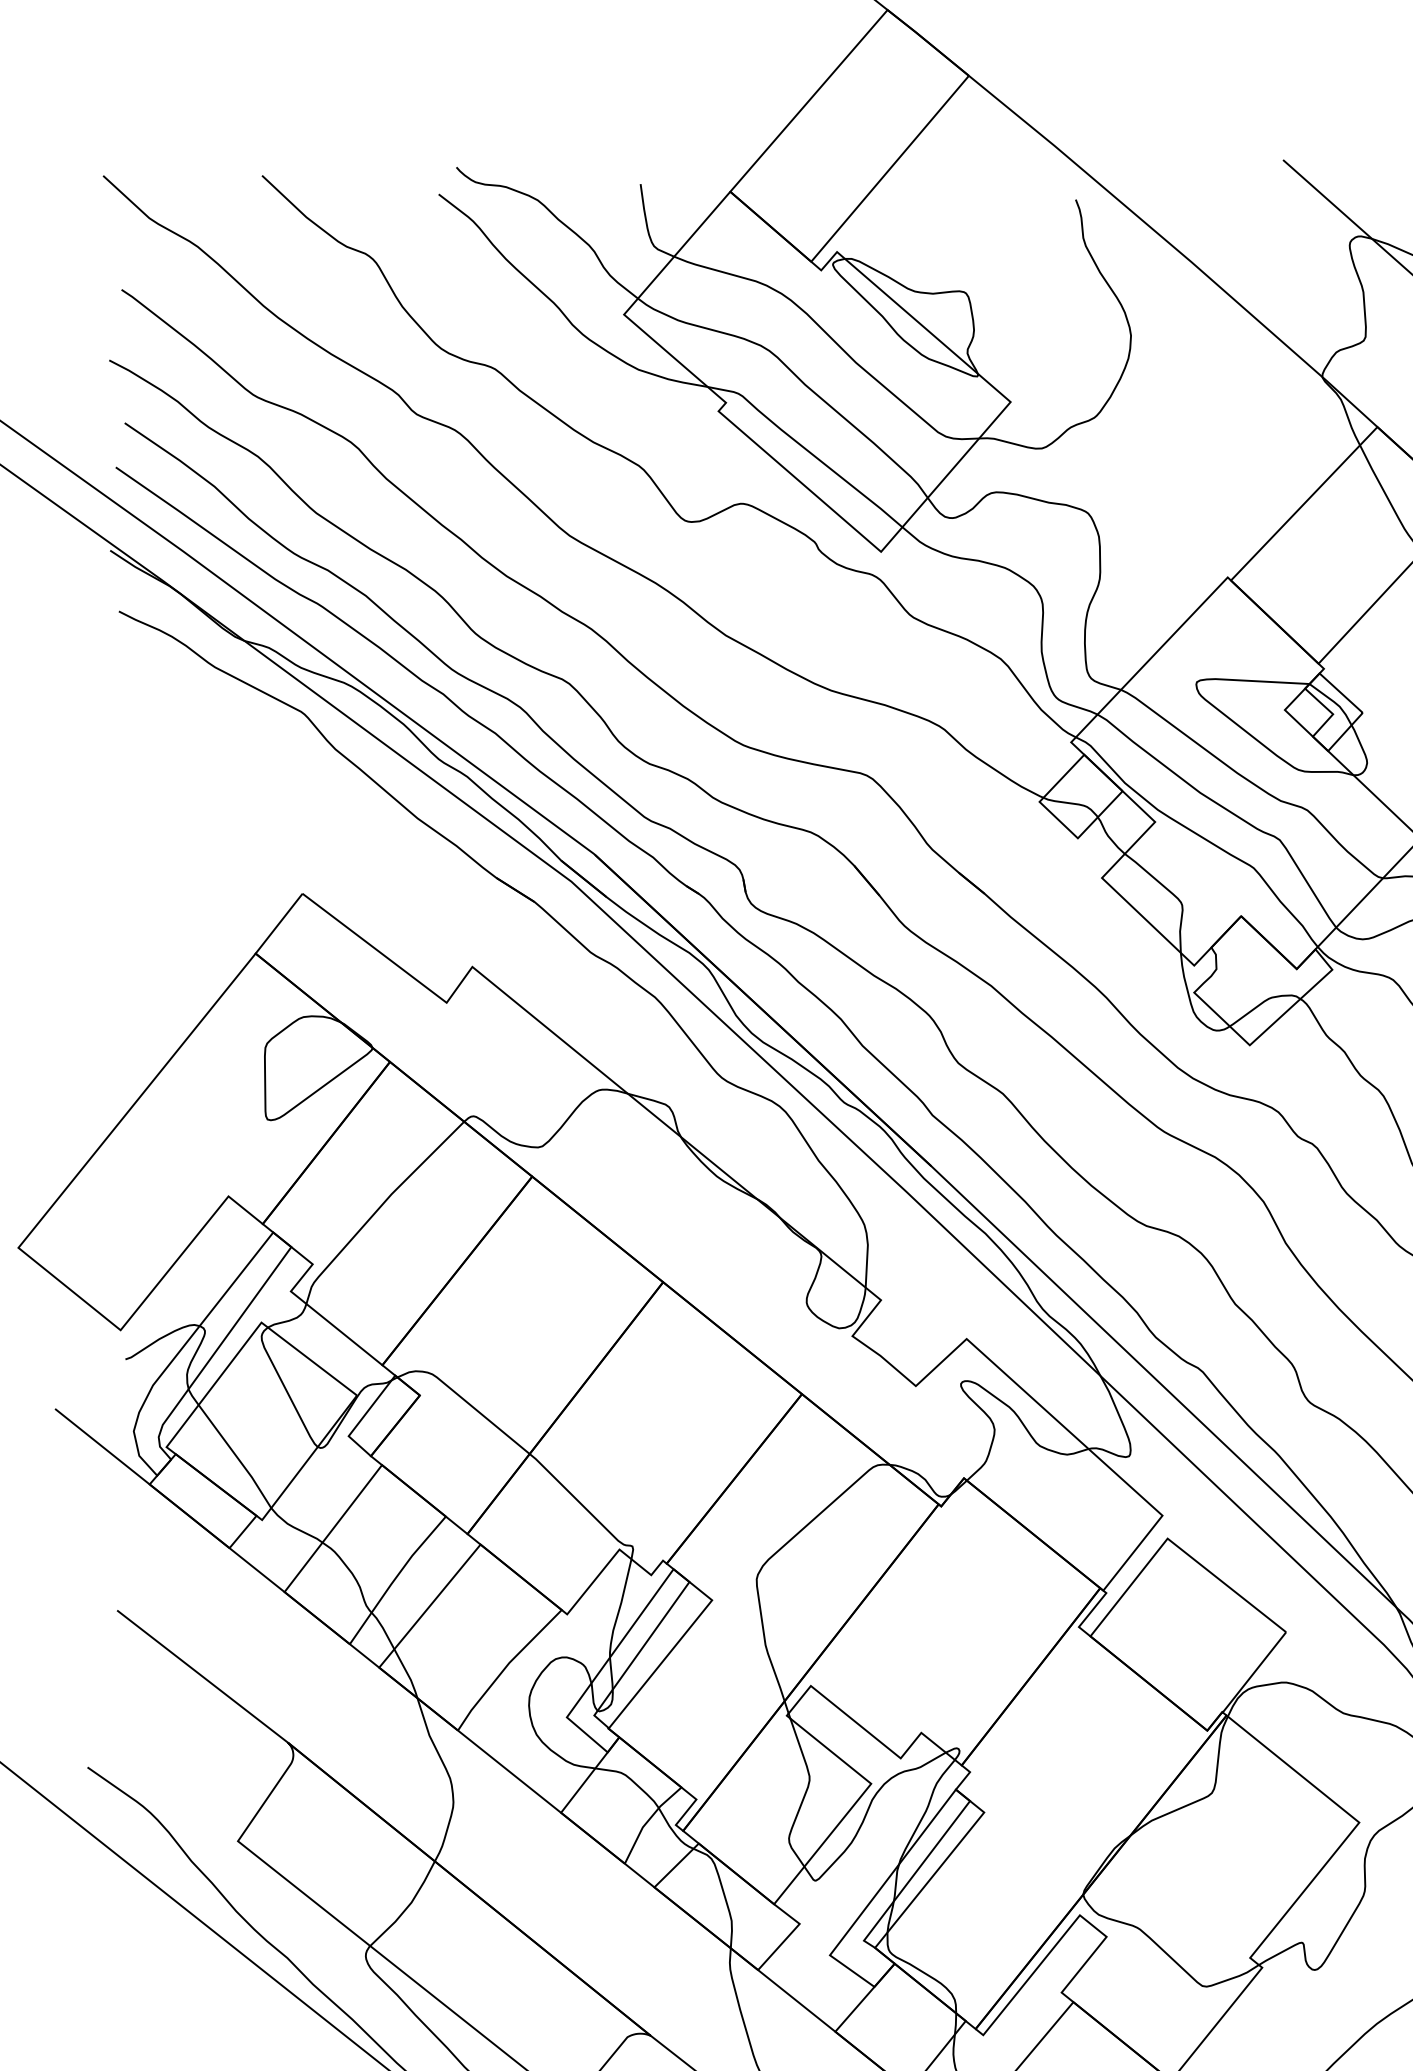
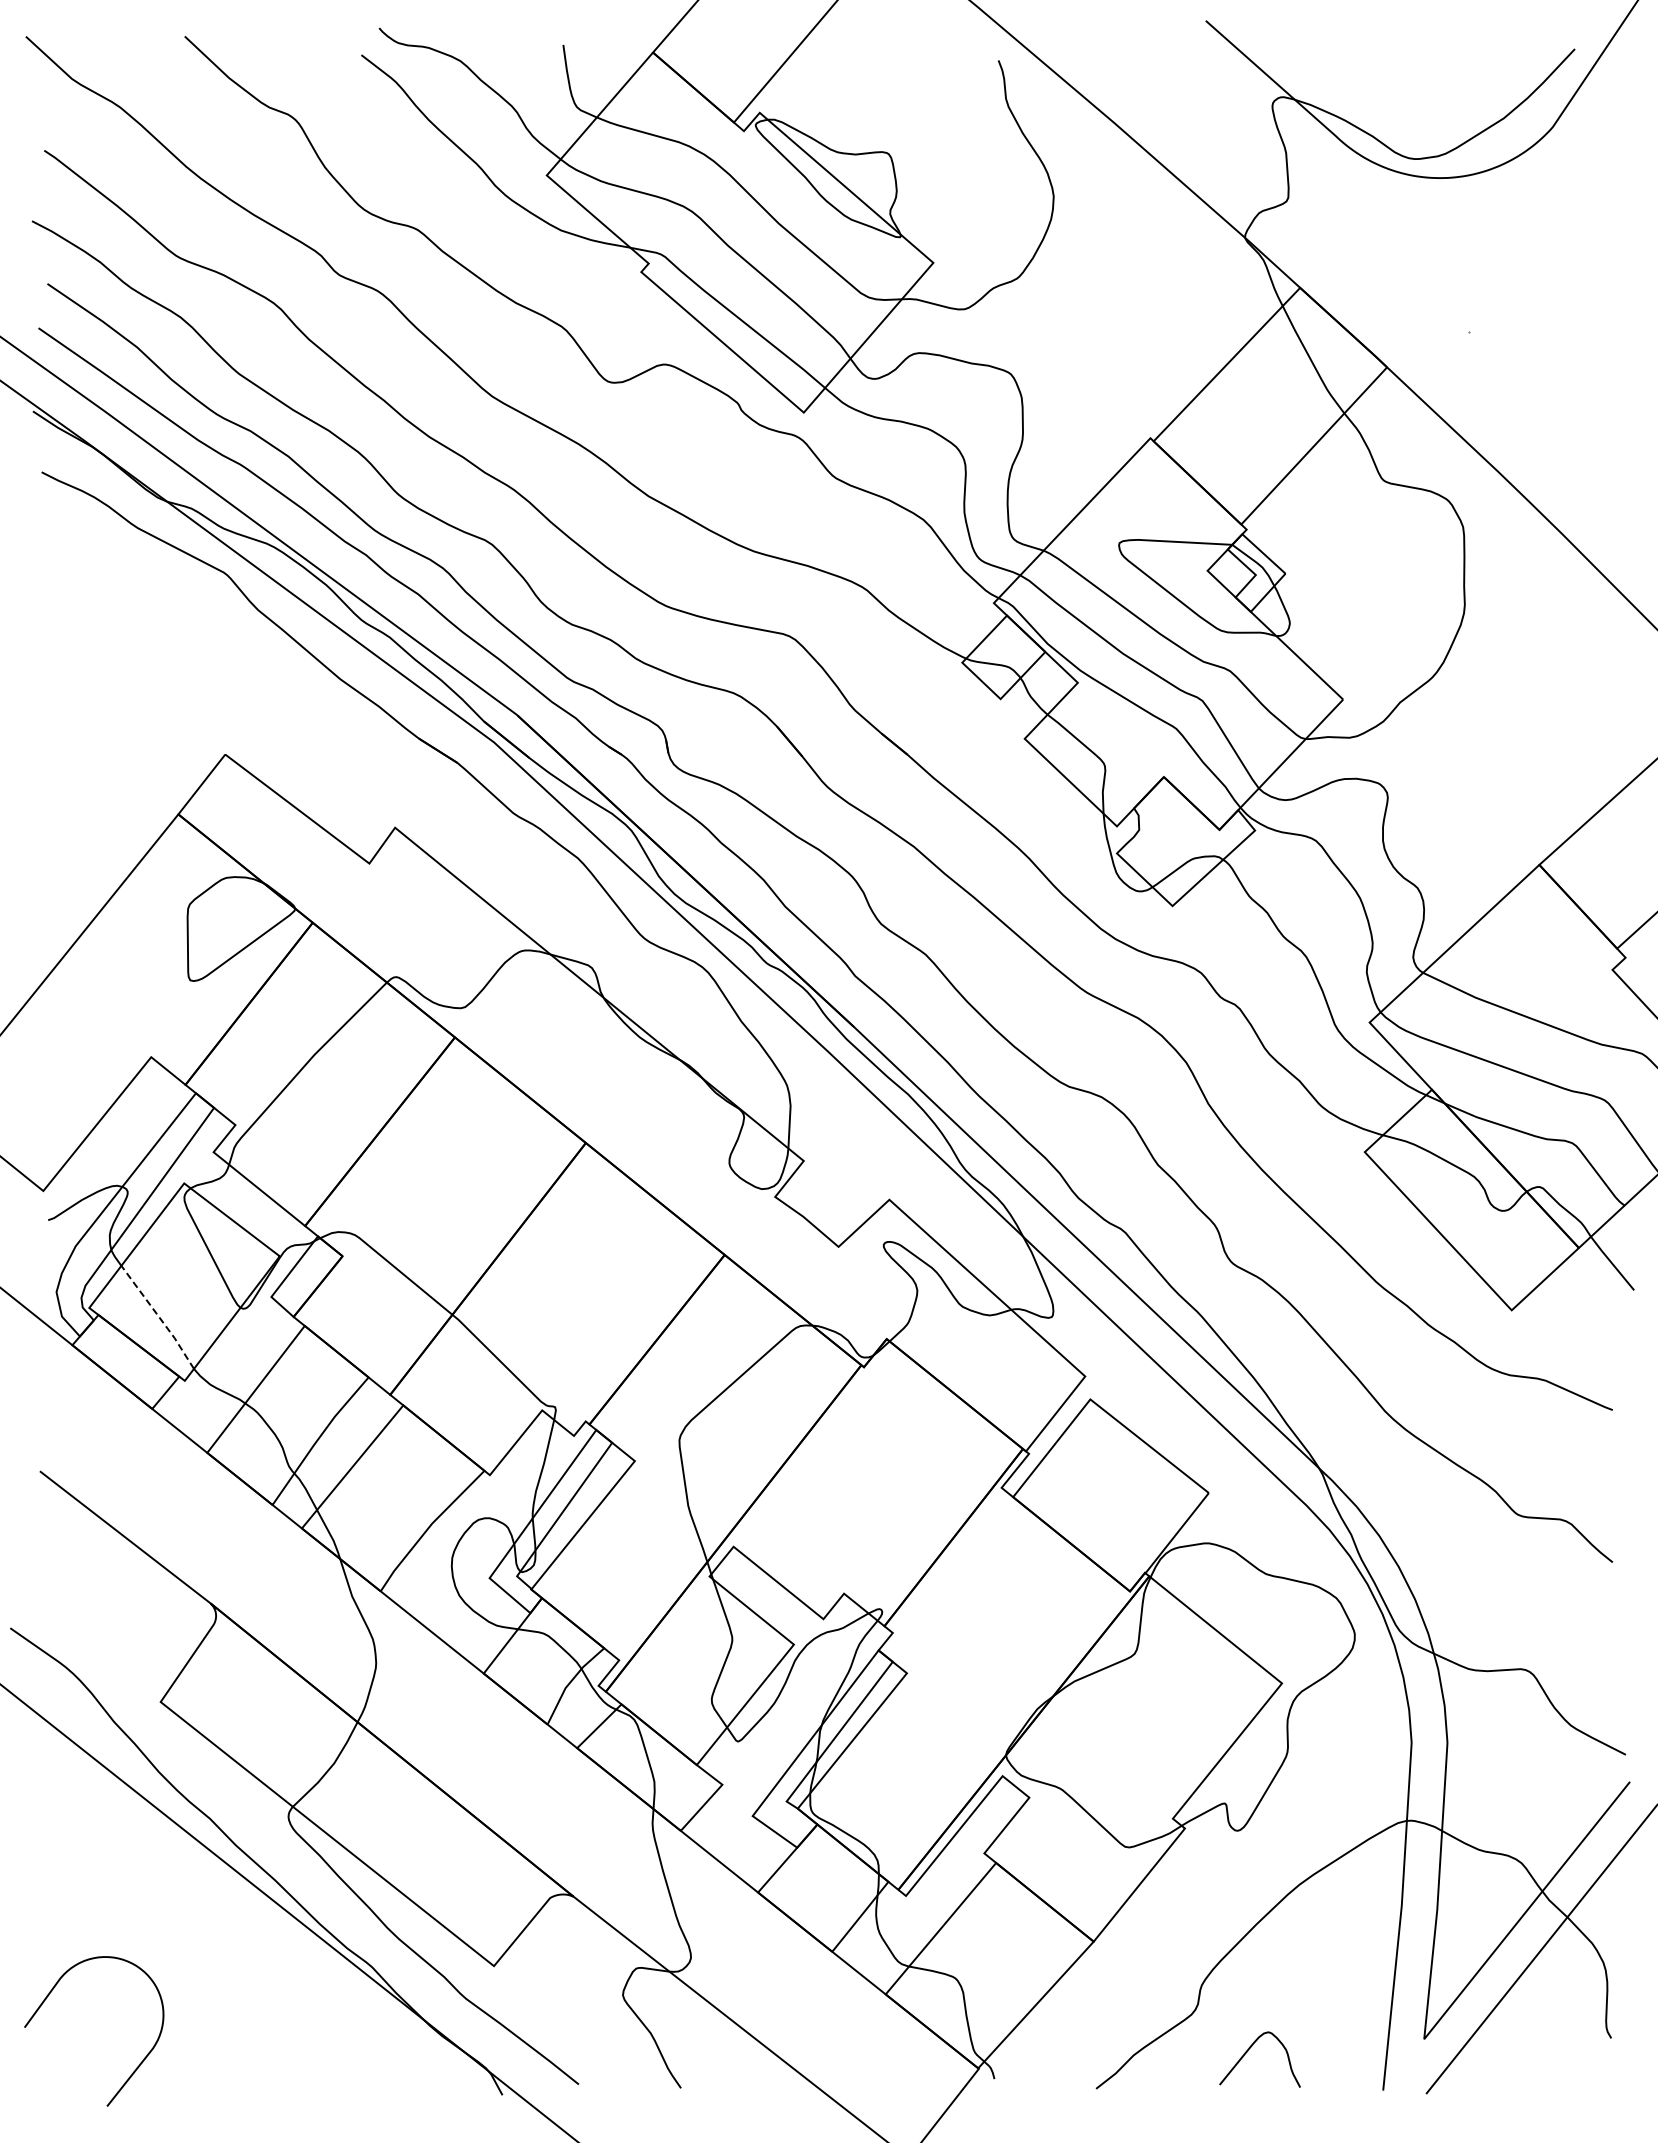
line: (236, 1456) -> (159, 1317), solid -> dashed

